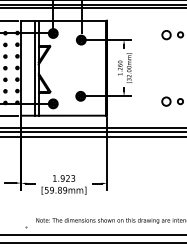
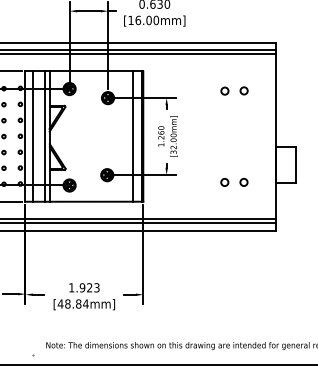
circle: (166, 34) -> (224, 90), size x0.62
line: (26, 68) -> (33, 136), added
line: (99, 68) -> (133, 136), added
circle: (166, 101) -> (224, 182), size x0.62
text: (55, 189) -> (72, 303), [59.89mm] -> [48.84mm]

